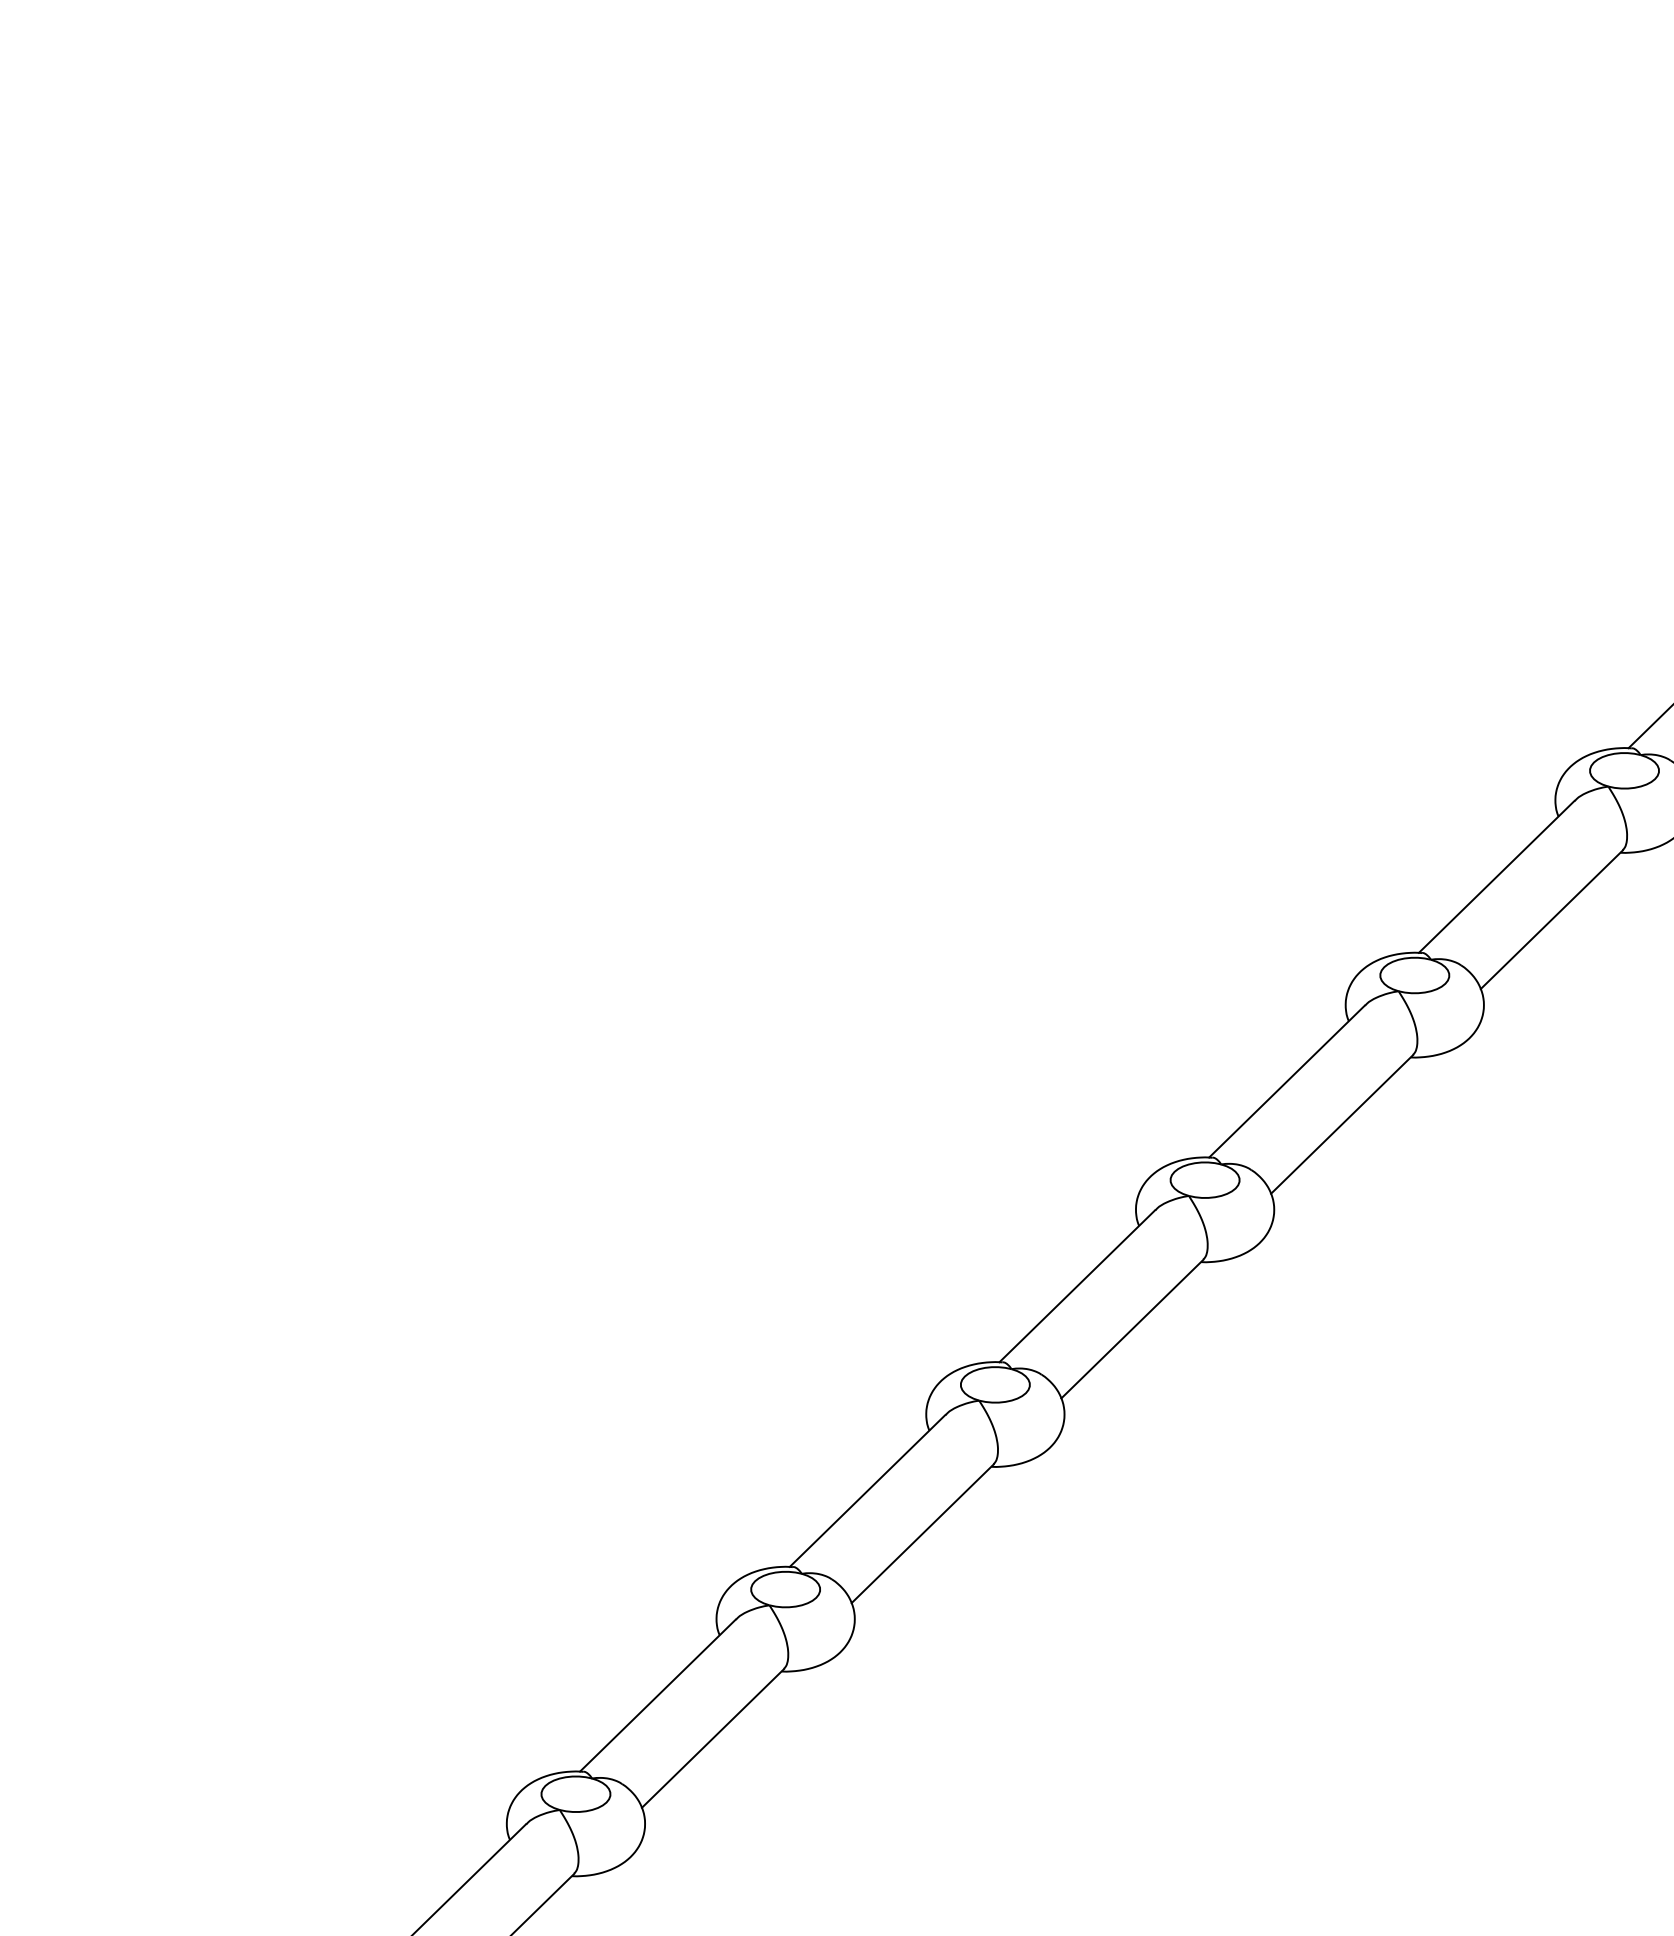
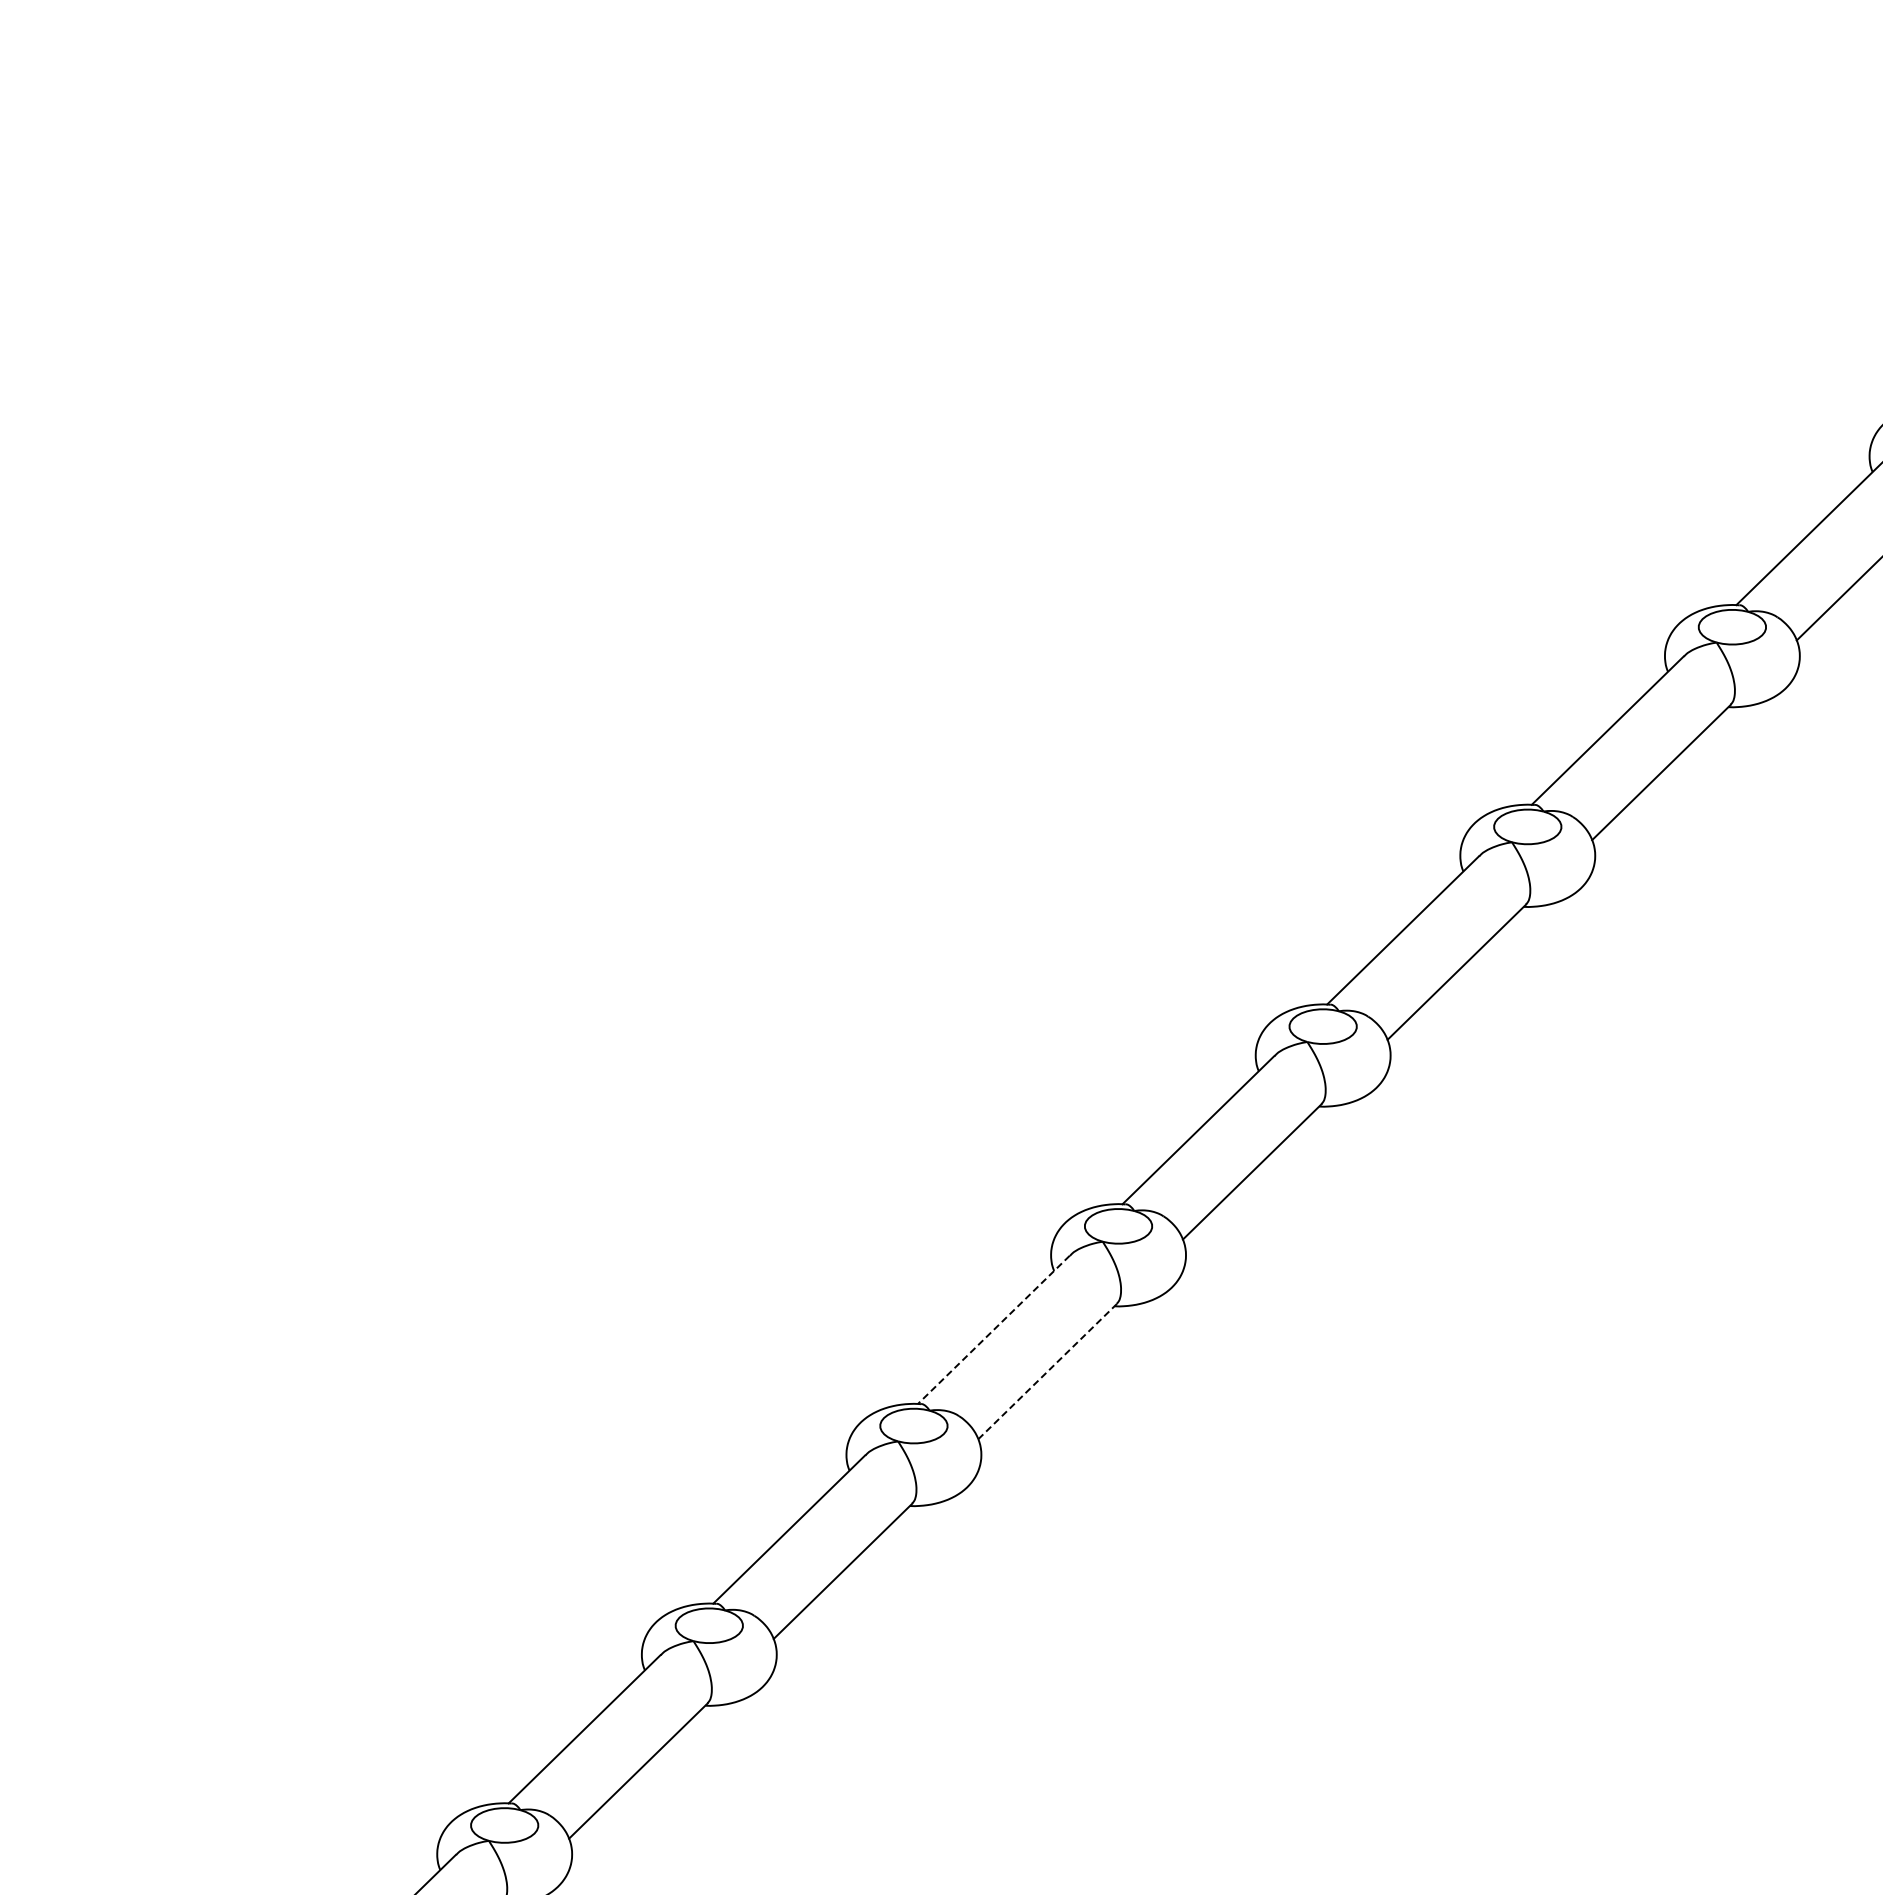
line: (867, 1491) -> (993, 1330), solid -> dashed
line: (922, 1533) -> (1047, 1371), solid -> dashed

